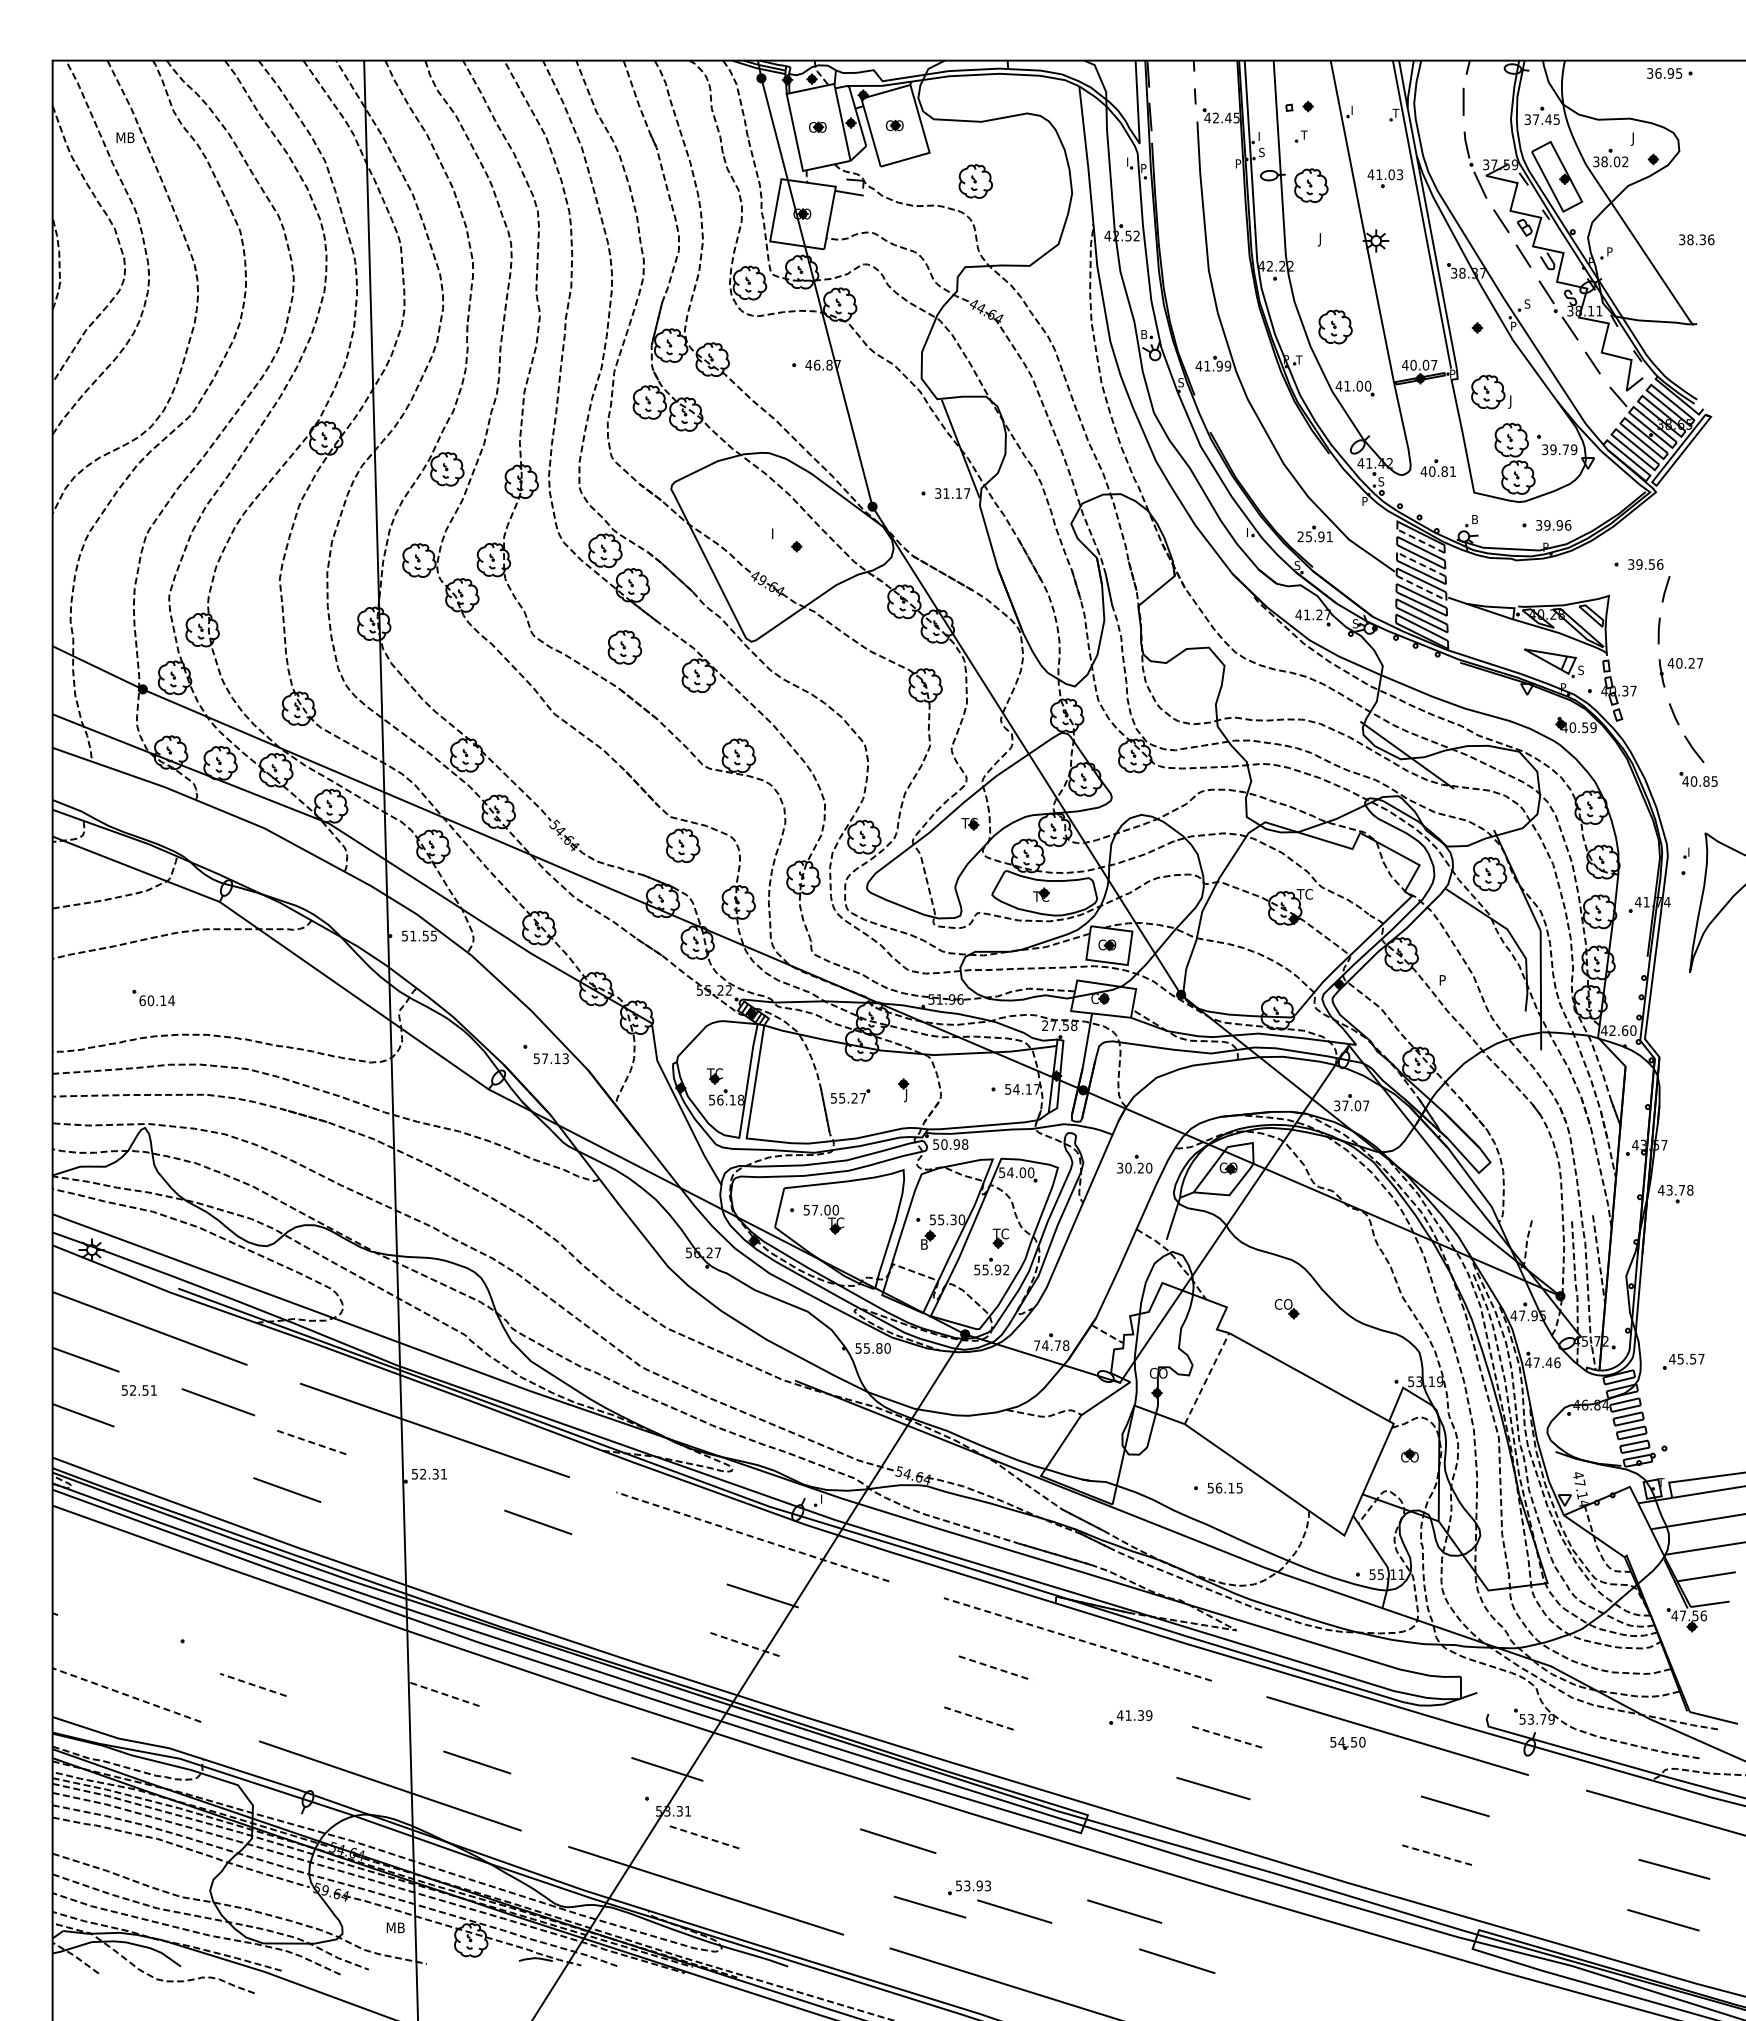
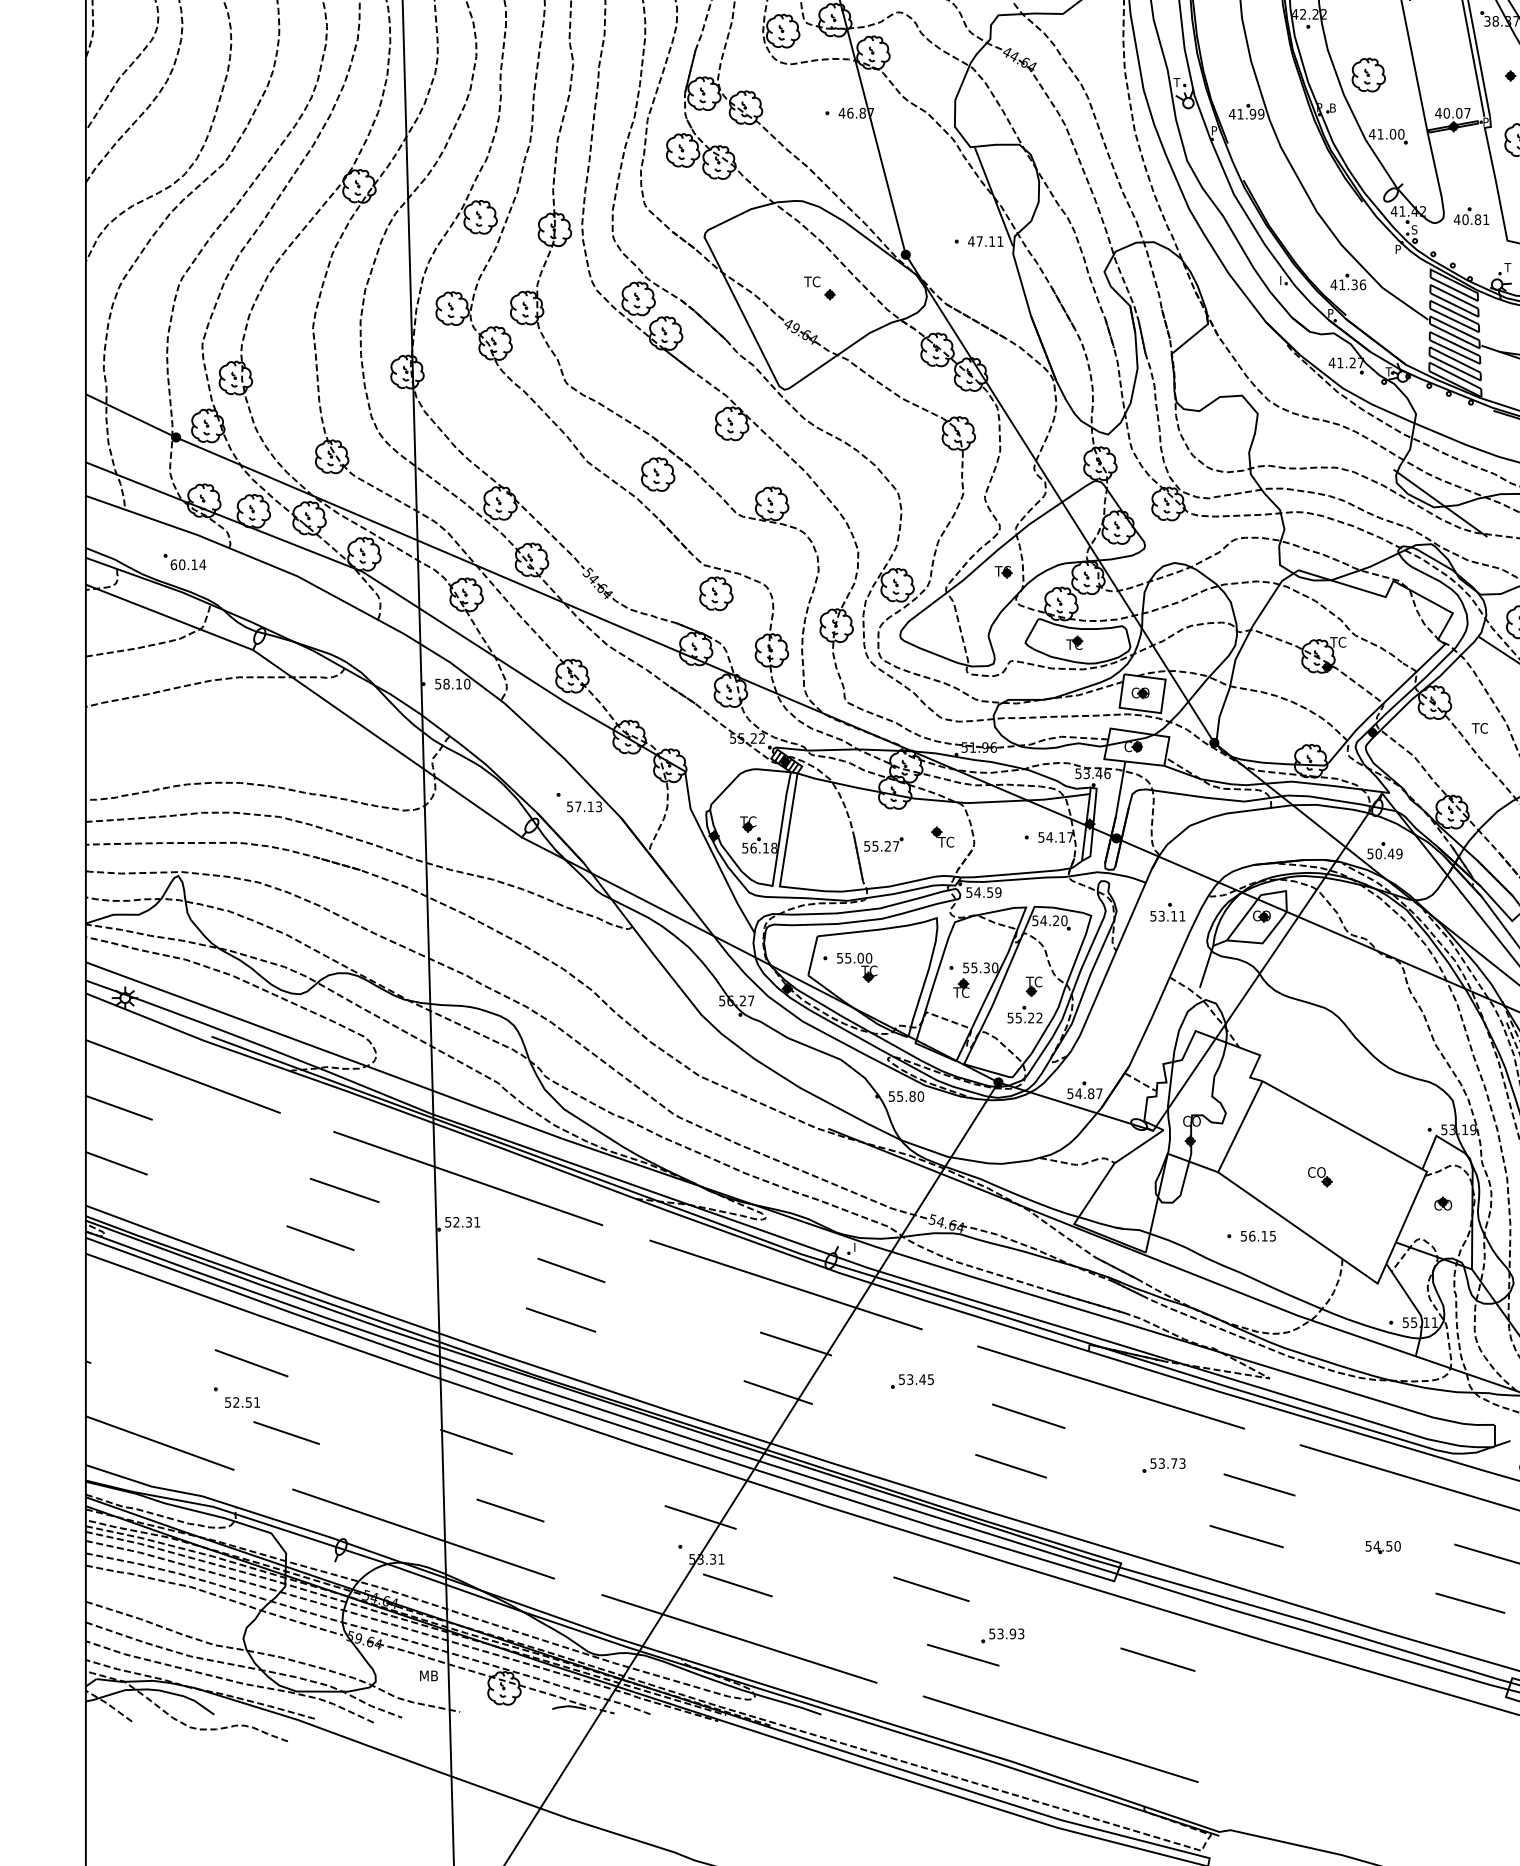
text: (1143, 334) -> (1176, 82), B -> T
text: (1298, 359) -> (1331, 107), T -> B
text: (1180, 382) -> (1213, 130), S -> P
text: (952, 493) -> (985, 241), 31.17 -> 47.11
text: (1474, 519) -> (1507, 267), B -> T
text: (778, 533) -> (811, 281), I -> TC
text: (1314, 536) -> (1347, 284), 25.91 -> 41.36
line: (1420, 541) -> (1453, 289), dashed -> solid
line: (1420, 564) -> (1453, 312), dashed -> solid
text: (1297, 565) -> (1330, 313), S -> P
line: (1421, 588) -> (1454, 336), dashed -> solid
text: (1355, 623) -> (1388, 371), S -> T
part: (624, 647) -> (657, 474), moved
text: (423, 935) -> (456, 683), 51.55 -> 58.10
text: (1446, 980) -> (1479, 728), P -> TC
part: (153, 997) -> (184, 561), moved
text: (1059, 1025) -> (1092, 773), 27.58 -> 53.46
text: (912, 1095) -> (945, 843), J -> TC
text: (1351, 1105) -> (1384, 853), 37.07 -> 50.49
text: (954, 1144) -> (987, 892), 50.98 -> 54.59
text: (1134, 1167) -> (1167, 915), 30.20 -> 53.11
text: (1022, 1172) -> (1055, 920), 54.00 -> 54.20
text: (815, 1210) -> (848, 958), 57.00 -> 55.00
text: (928, 1244) -> (961, 992), B -> TC
text: (997, 1269) -> (1030, 1017), 55.92 -> 55.22
part: (1286, 1309) -> (1319, 1177), moved
text: (1051, 1345) -> (1084, 1093), 74.78 -> 54.87
line: (1207, 1378) -> (1240, 1126), dashed -> solid
text: (138, 1390) -> (241, 1402), moved
line: (218, 1402) -> (251, 1363), moved
line: (311, 1442) -> (344, 1190), dashed -> solid
line: (752, 1536) -> (785, 1284), dashed -> solid
line: (527, 1571) -> (560, 1319), added
part: (878, 1633) -> (911, 1381), added
line: (1077, 1639) -> (1110, 1387), dashed -> solid
line: (744, 1644) -> (777, 1392), dashed -> solid
line: (995, 1668) -> (1028, 1416), dashed -> solid
line: (252, 1684) -> (285, 1432), dashed -> solid
line: (442, 1693) -> (475, 1441), dashed -> solid
line: (126, 1694) -> (159, 1442), dashed -> solid
text: (1134, 1715) -> (1167, 1463), 41.39 -> 53.73
line: (977, 1718) -> (1010, 1466), dashed -> solid
line: (1225, 1736) -> (1258, 1484), dashed -> solid
part: (1347, 1742) -> (1382, 1546), moved
line: (704, 1837) -> (737, 1585), dashed -> solid
line: (1436, 1855) -> (1469, 1603), dashed -> solid
line: (1014, 1911) -> (1047, 1659), removed
line: (1177, 1960) -> (1210, 1708), removed

